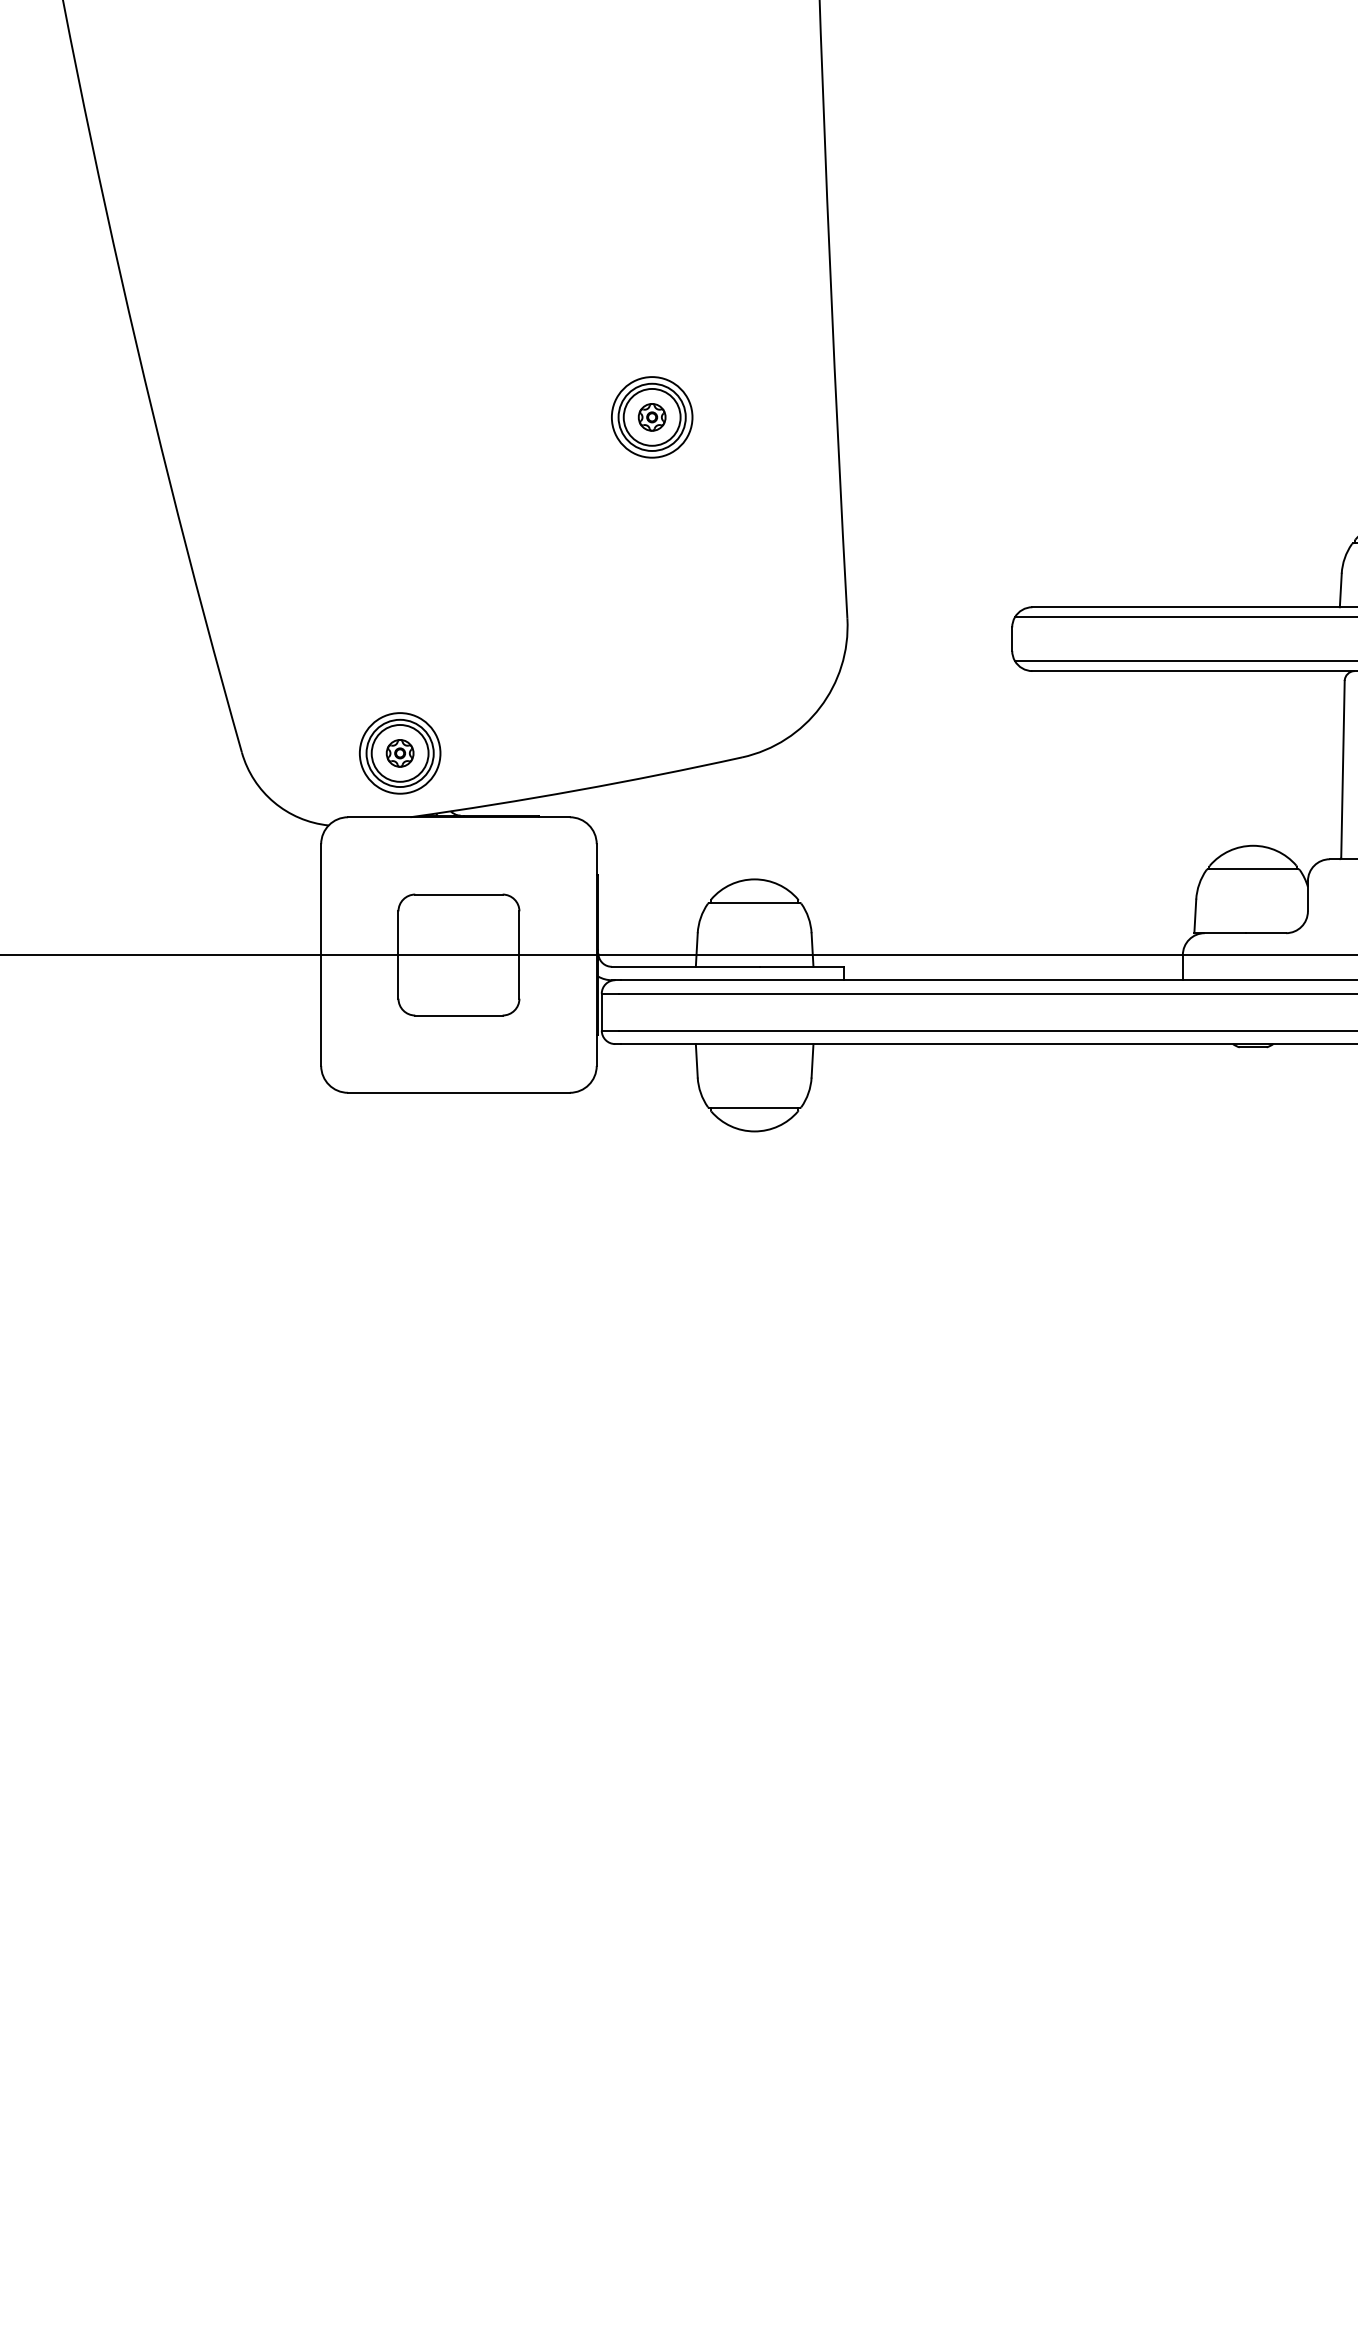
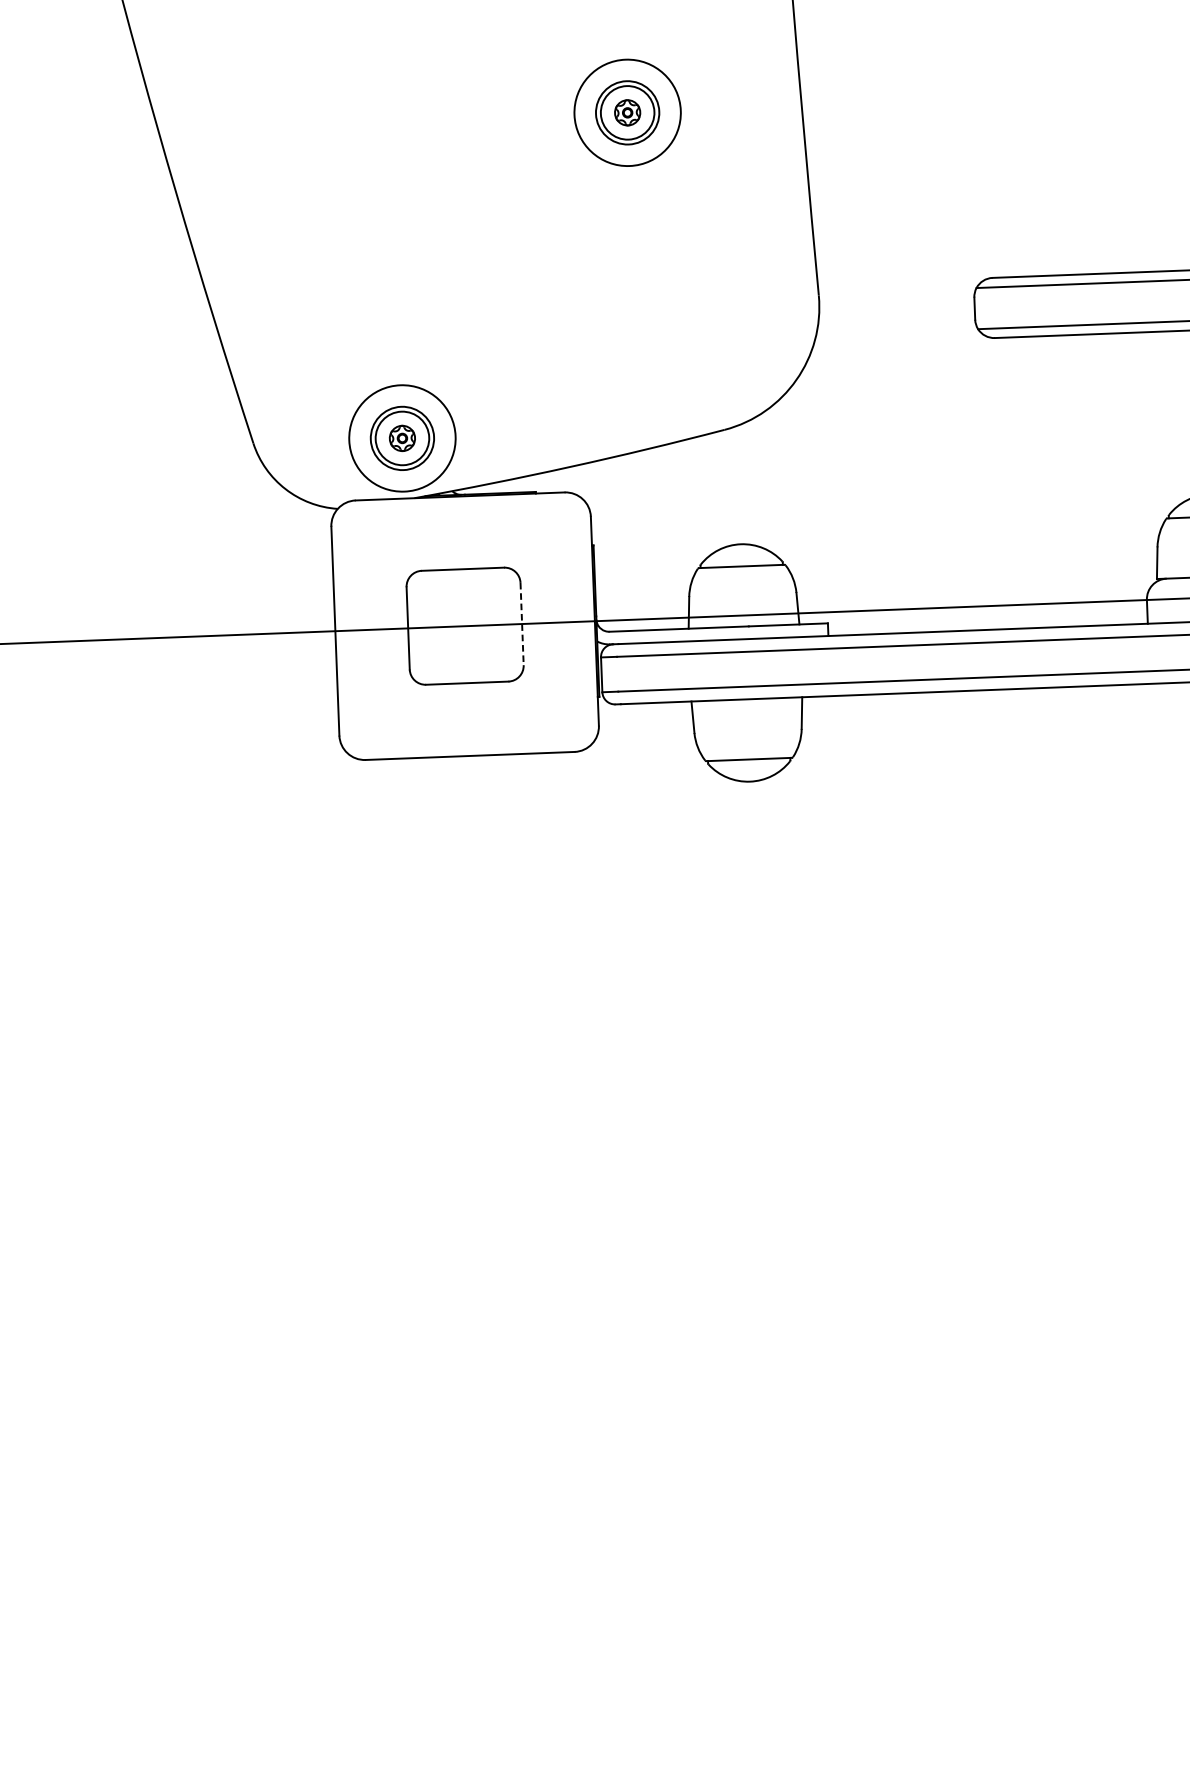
circle: (651, 417) -> (627, 112), size x1.4
circle: (399, 753) -> (401, 438), size x1.4
line: (519, 955) -> (522, 624), solid -> dashed

